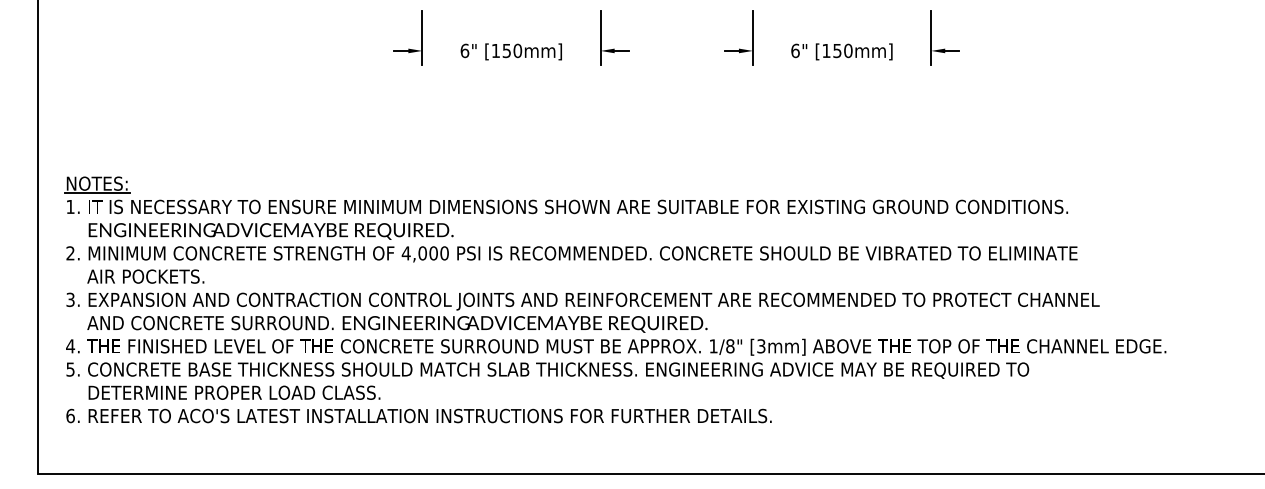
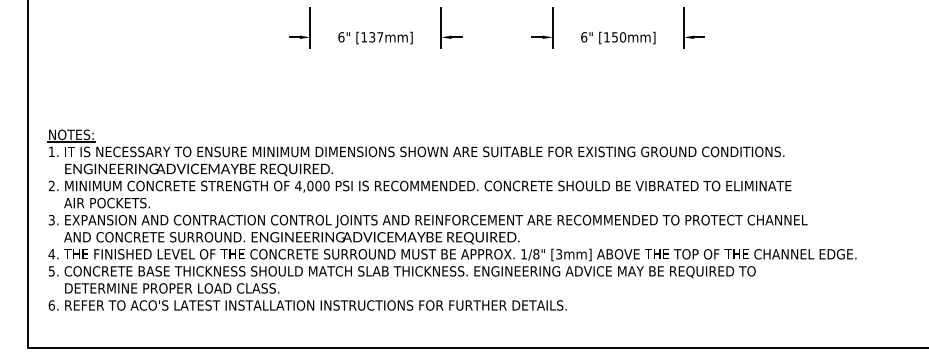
text: (512, 51) -> (376, 37), [150mm] -> [137mm]

